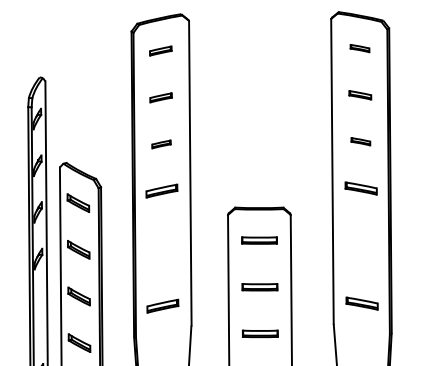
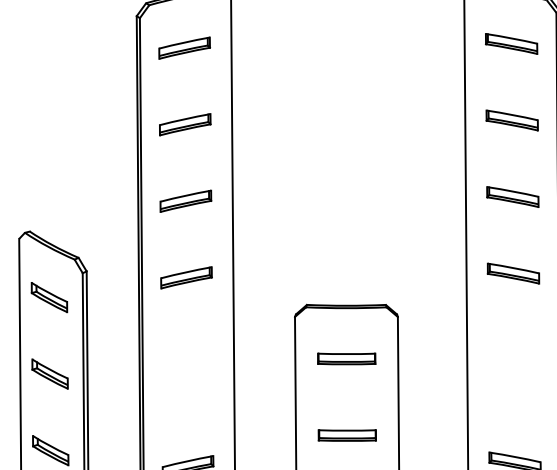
part: (359, 48) -> (510, 43), size x1.67
part: (160, 50) -> (184, 47), size x1.43
part: (359, 95) -> (510, 120), size x1.43
part: (160, 97) -> (184, 124), size x1.43
part: (360, 141) -> (512, 196), size x1.67
part: (161, 144) -> (185, 201), size x1.67

